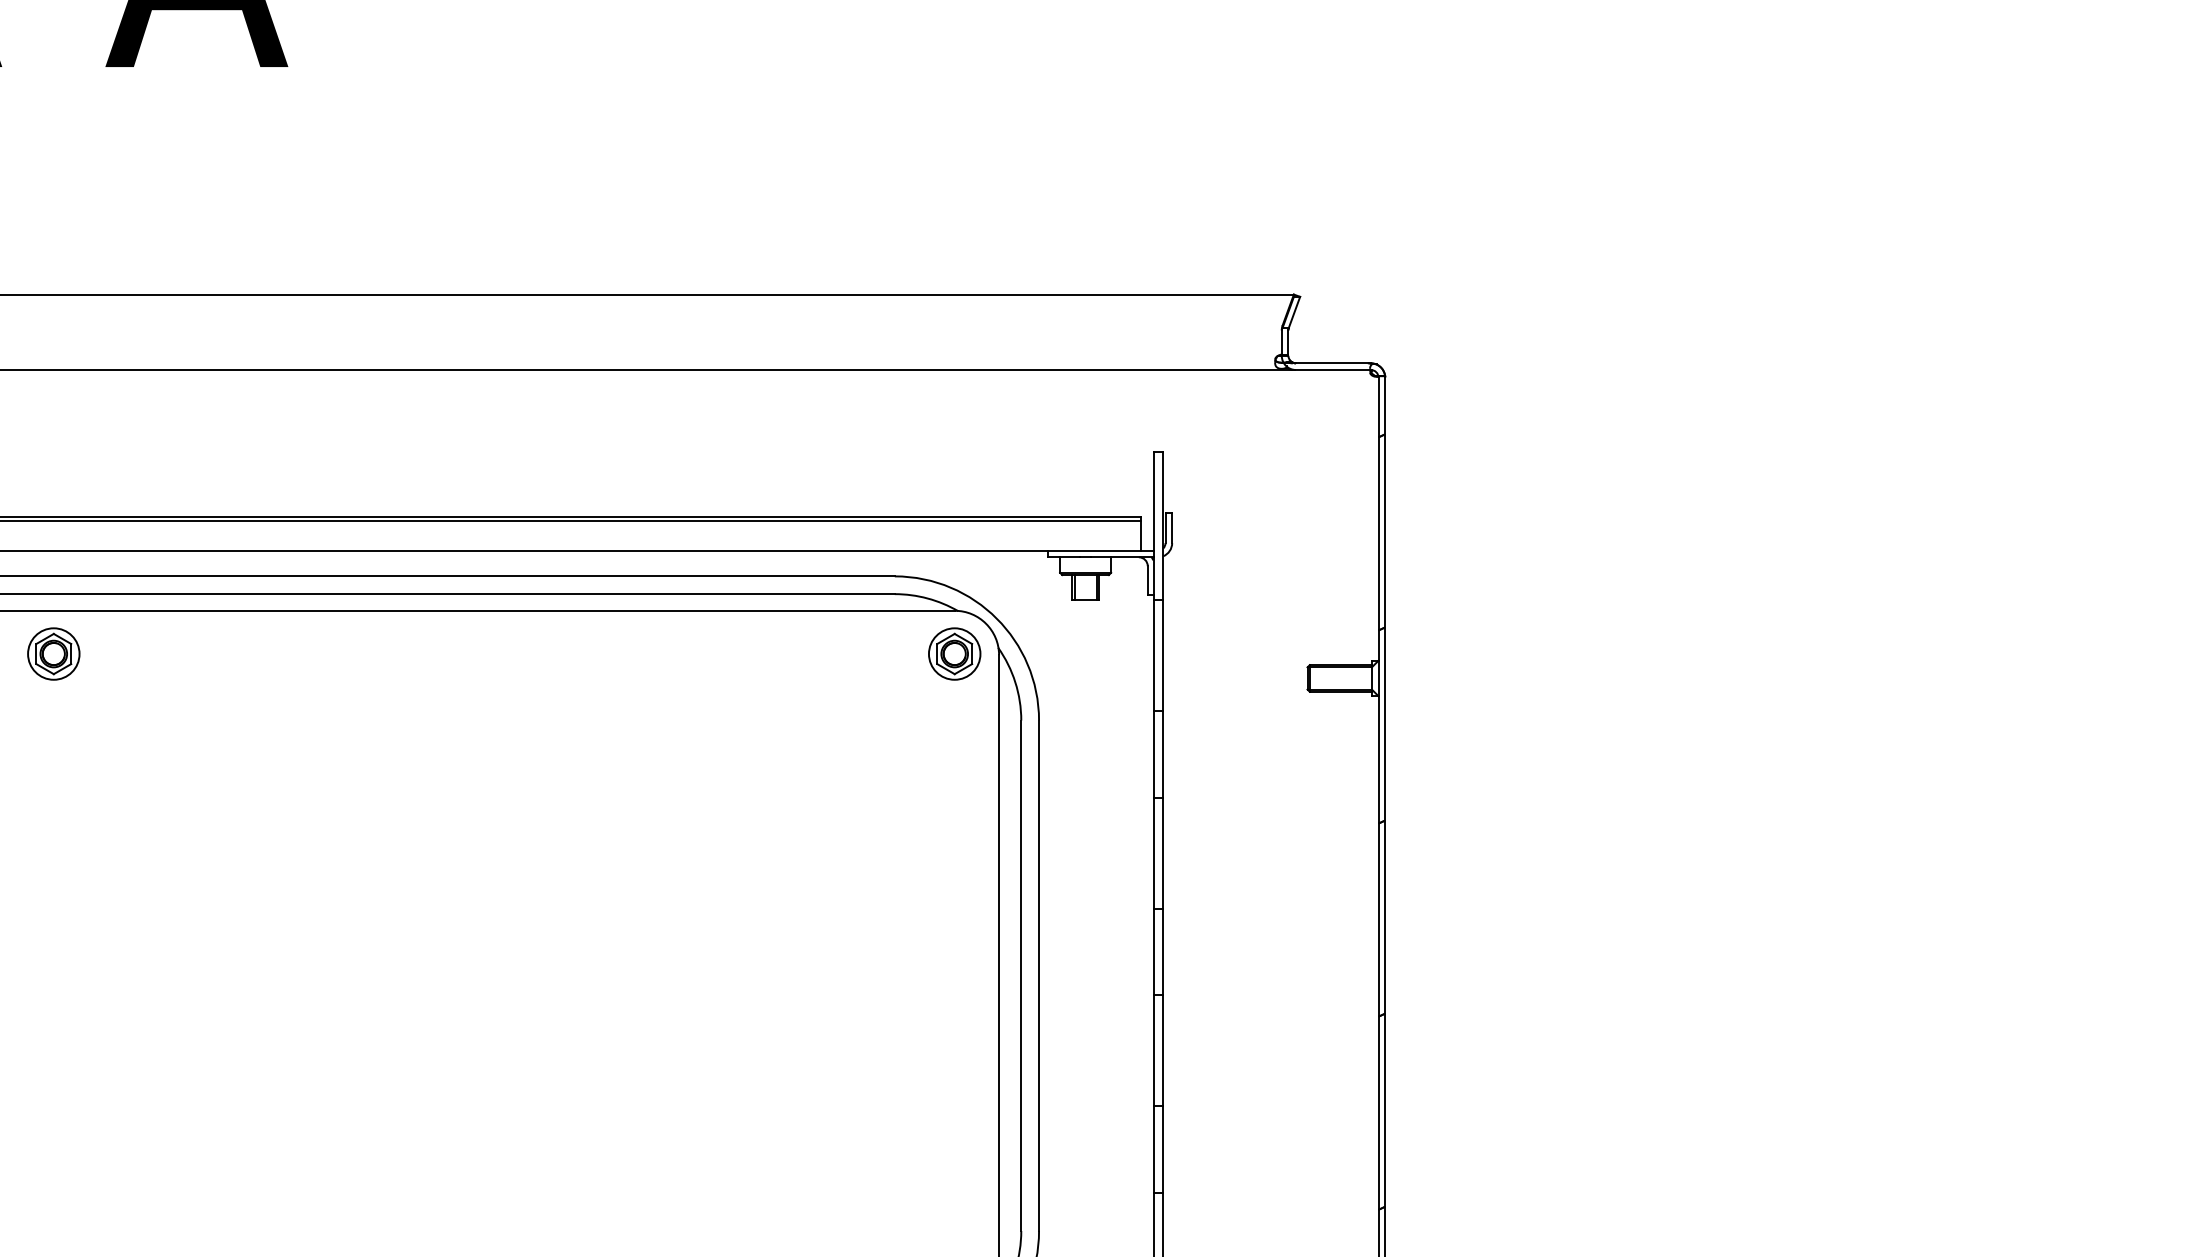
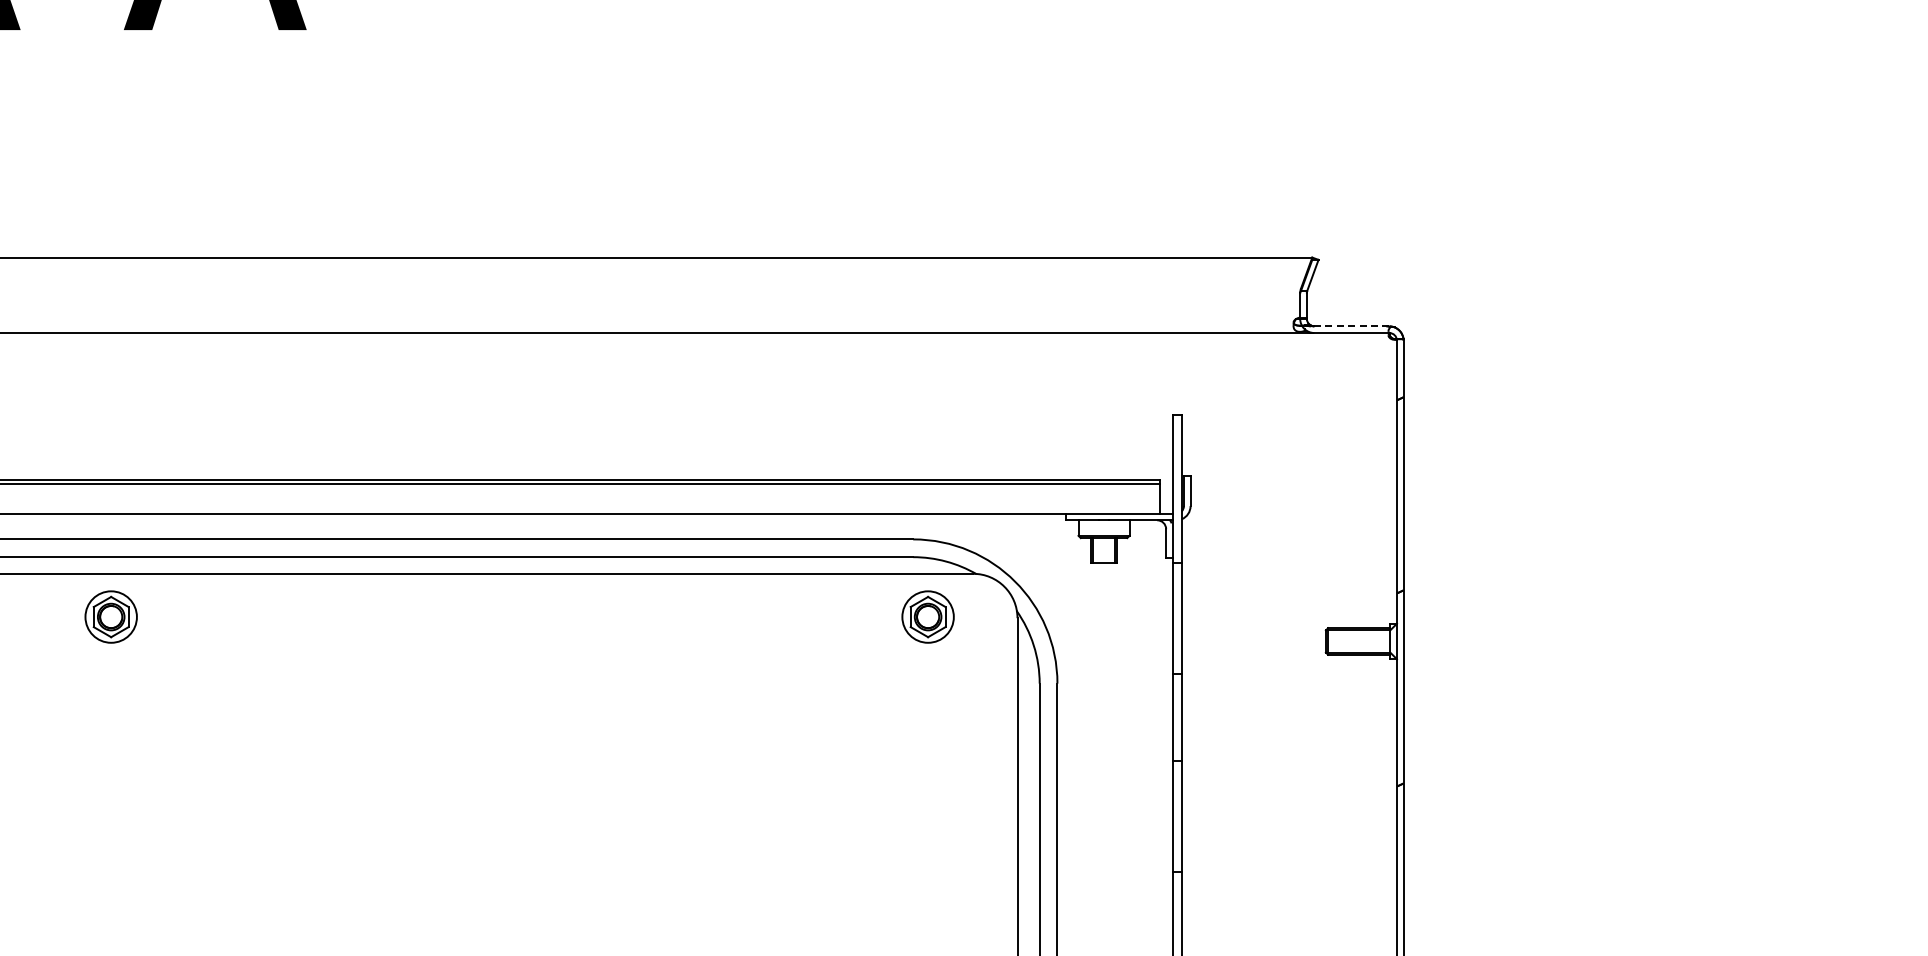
line: (1333, 363) -> (1351, 326), solid -> dashed
part: (53, 653) -> (110, 616), moved
part: (954, 653) -> (927, 616), moved

